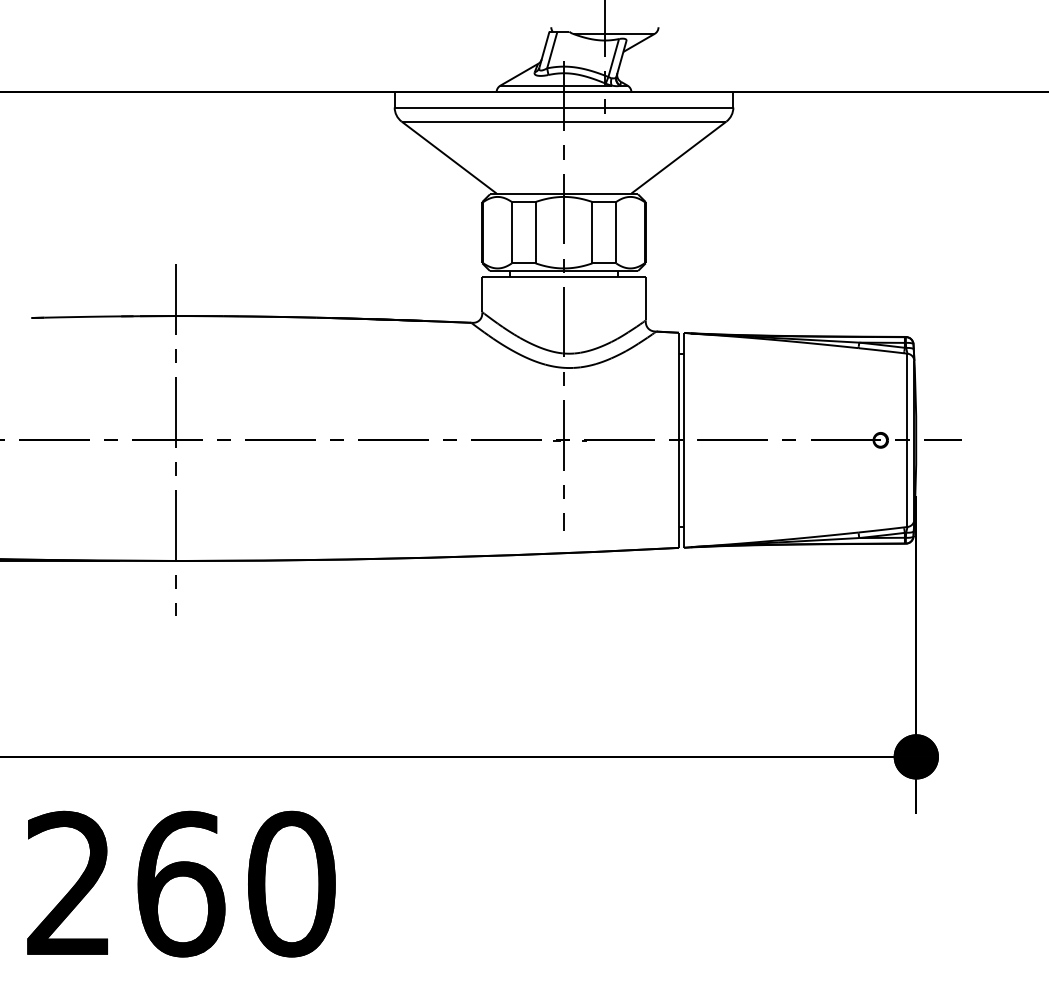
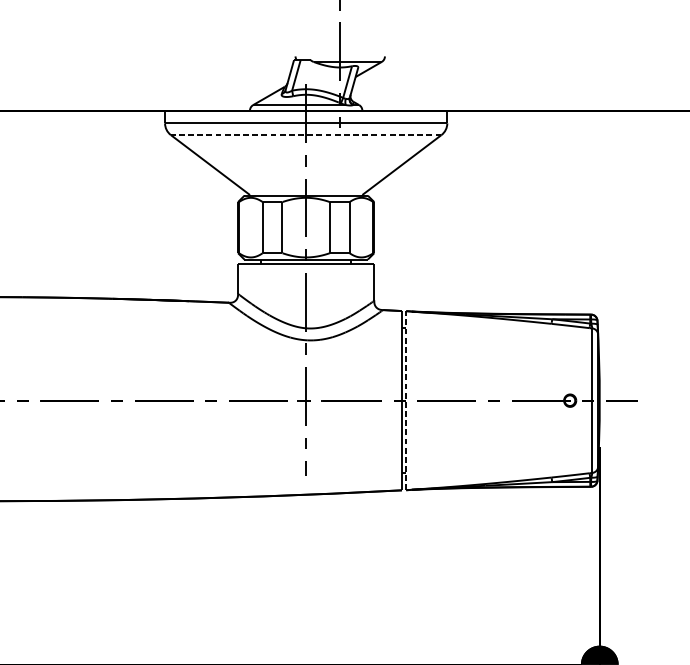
line: (563, 121) -> (305, 134), solid -> dashed
line: (684, 439) -> (406, 399), solid -> dashed

